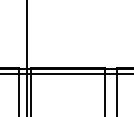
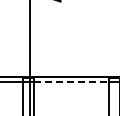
line: (68, 74) -> (71, 82), solid -> dashed

